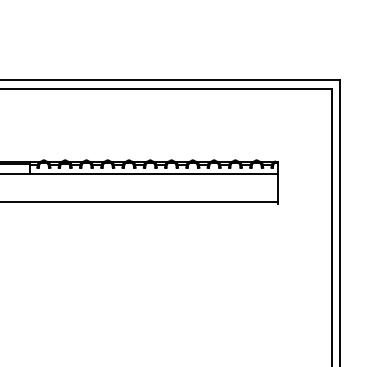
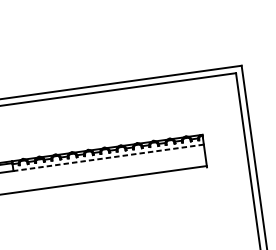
line: (153, 174) -> (108, 158), solid -> dashed

